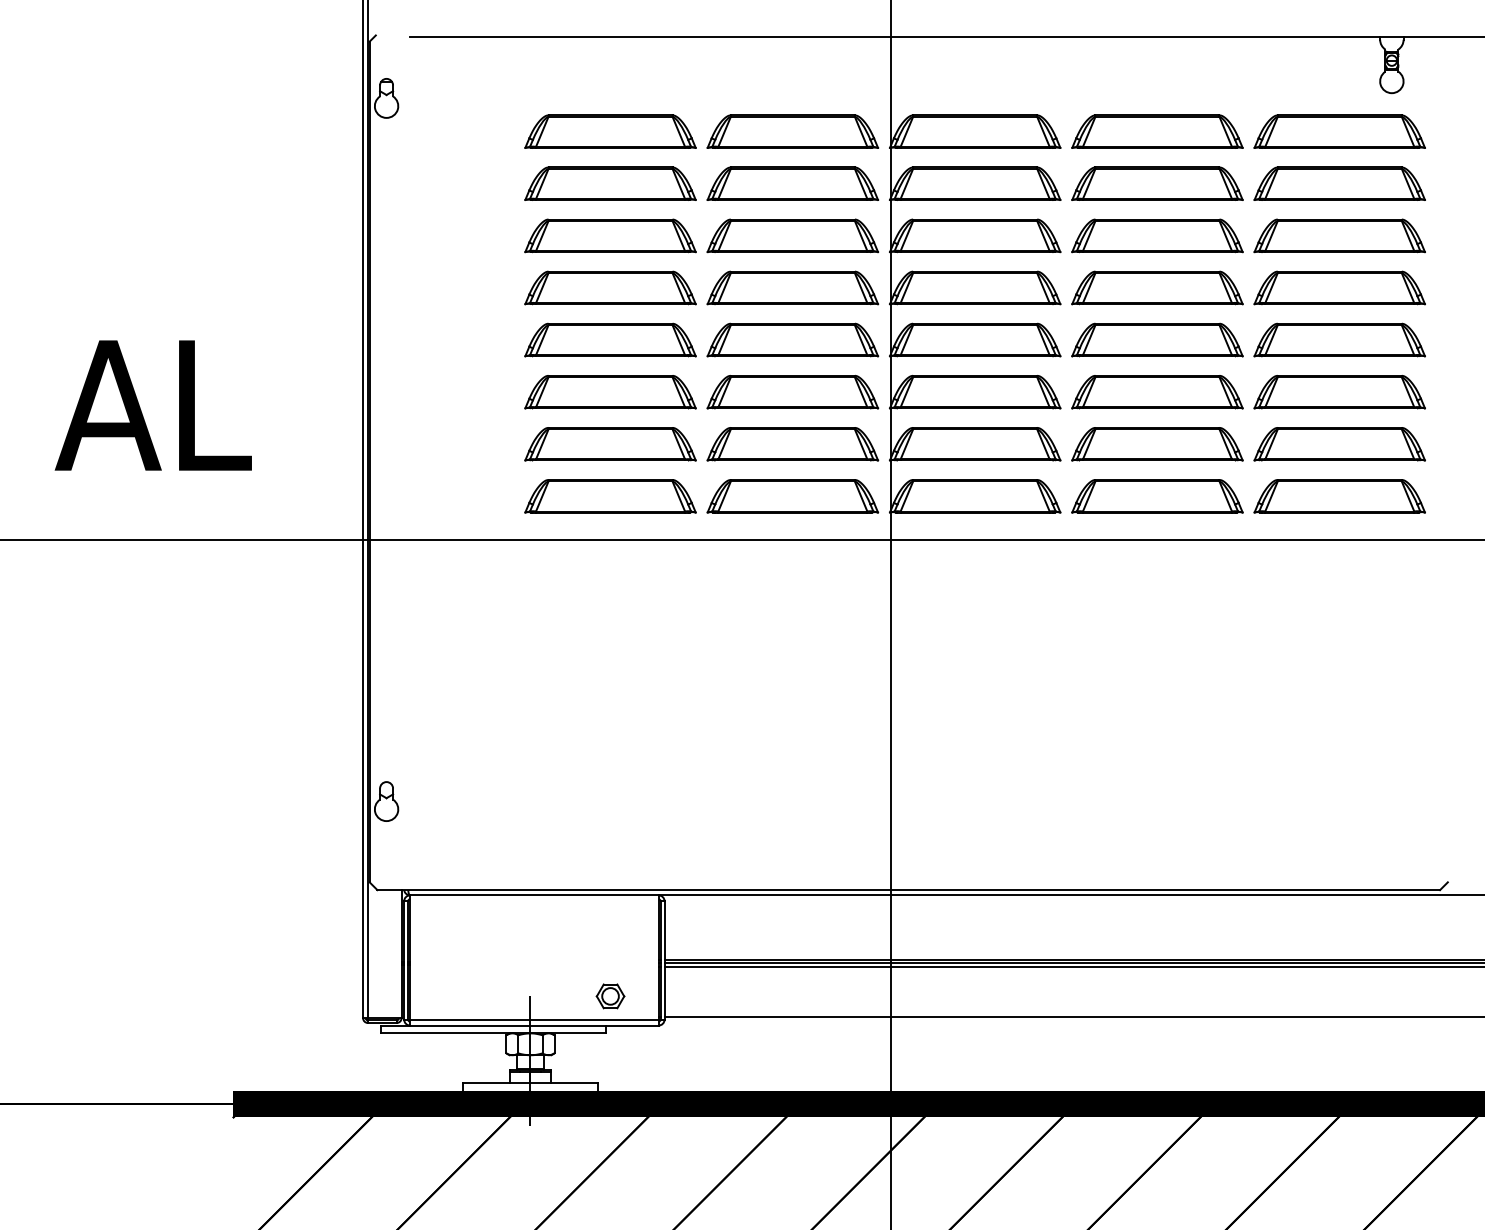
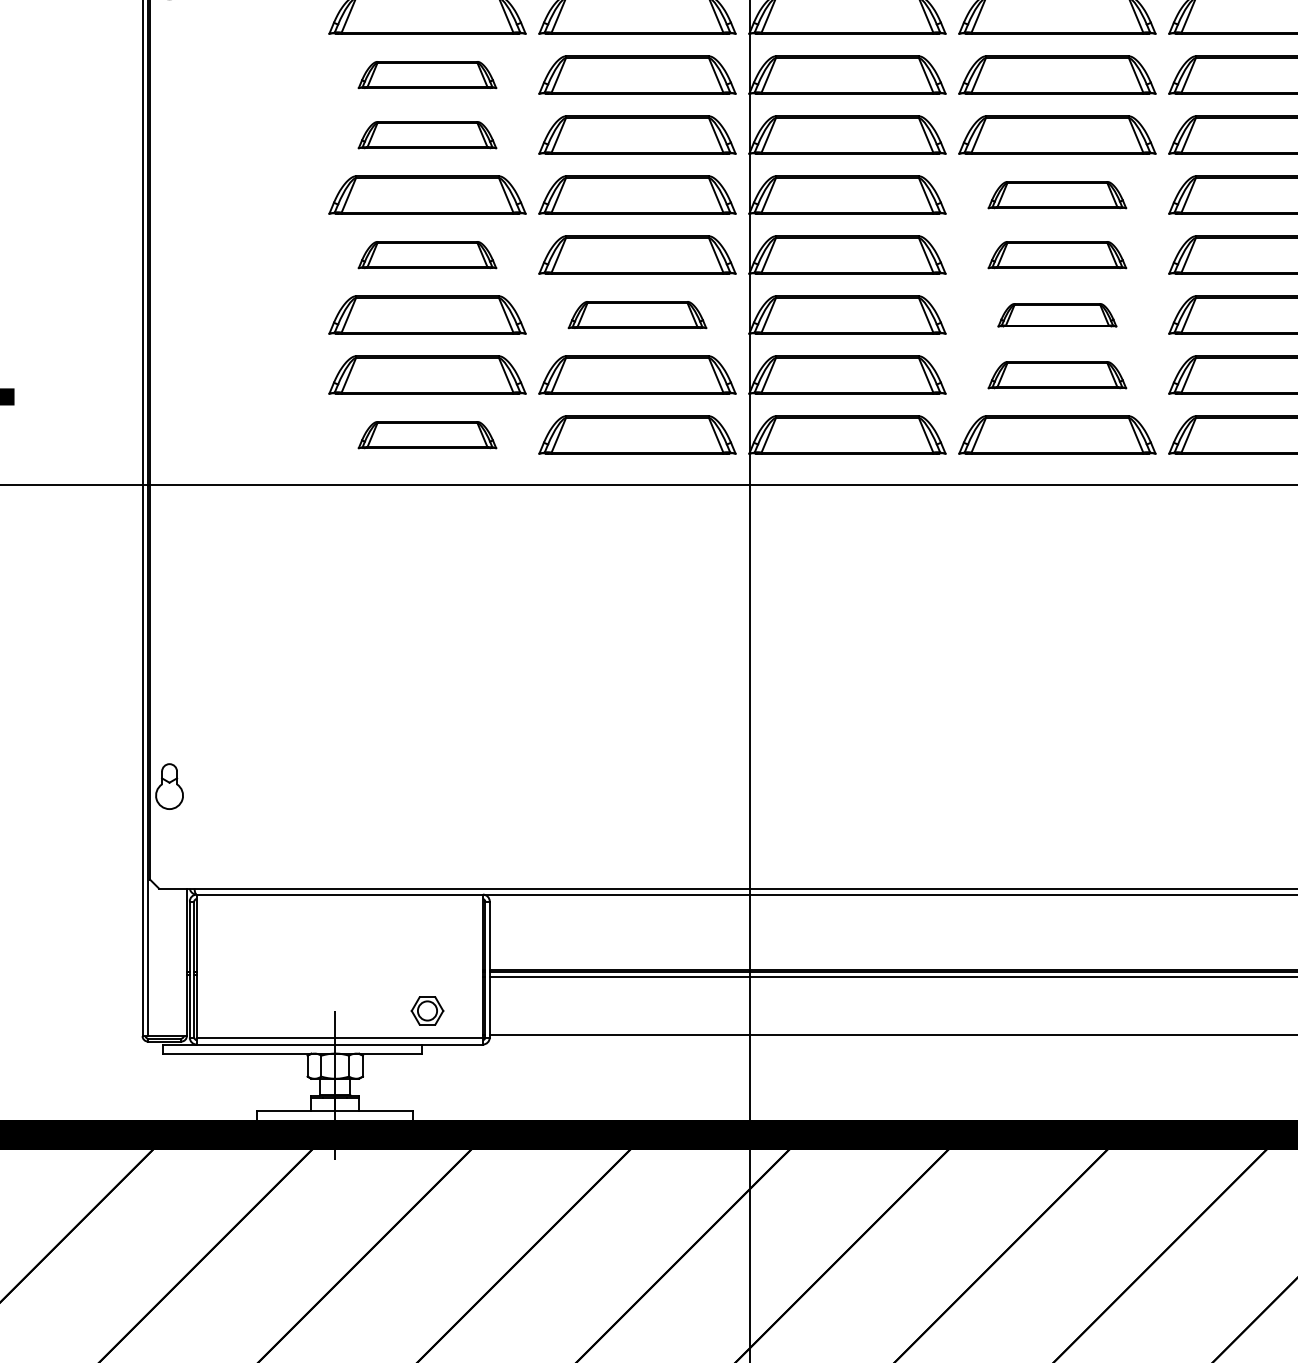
part: (610, 183) -> (427, 74), size x0.7
part: (610, 235) -> (427, 134), size x0.7
part: (1157, 287) -> (1057, 194), size x0.7
part: (610, 339) -> (427, 254), size x0.7
part: (1157, 339) -> (1057, 254), size x0.7
part: (792, 391) -> (637, 314), size x0.7
part: (1157, 392) -> (1057, 315), size x0.6
part: (1157, 444) -> (1057, 375), size x0.7
part: (610, 496) -> (427, 435), size x0.7

